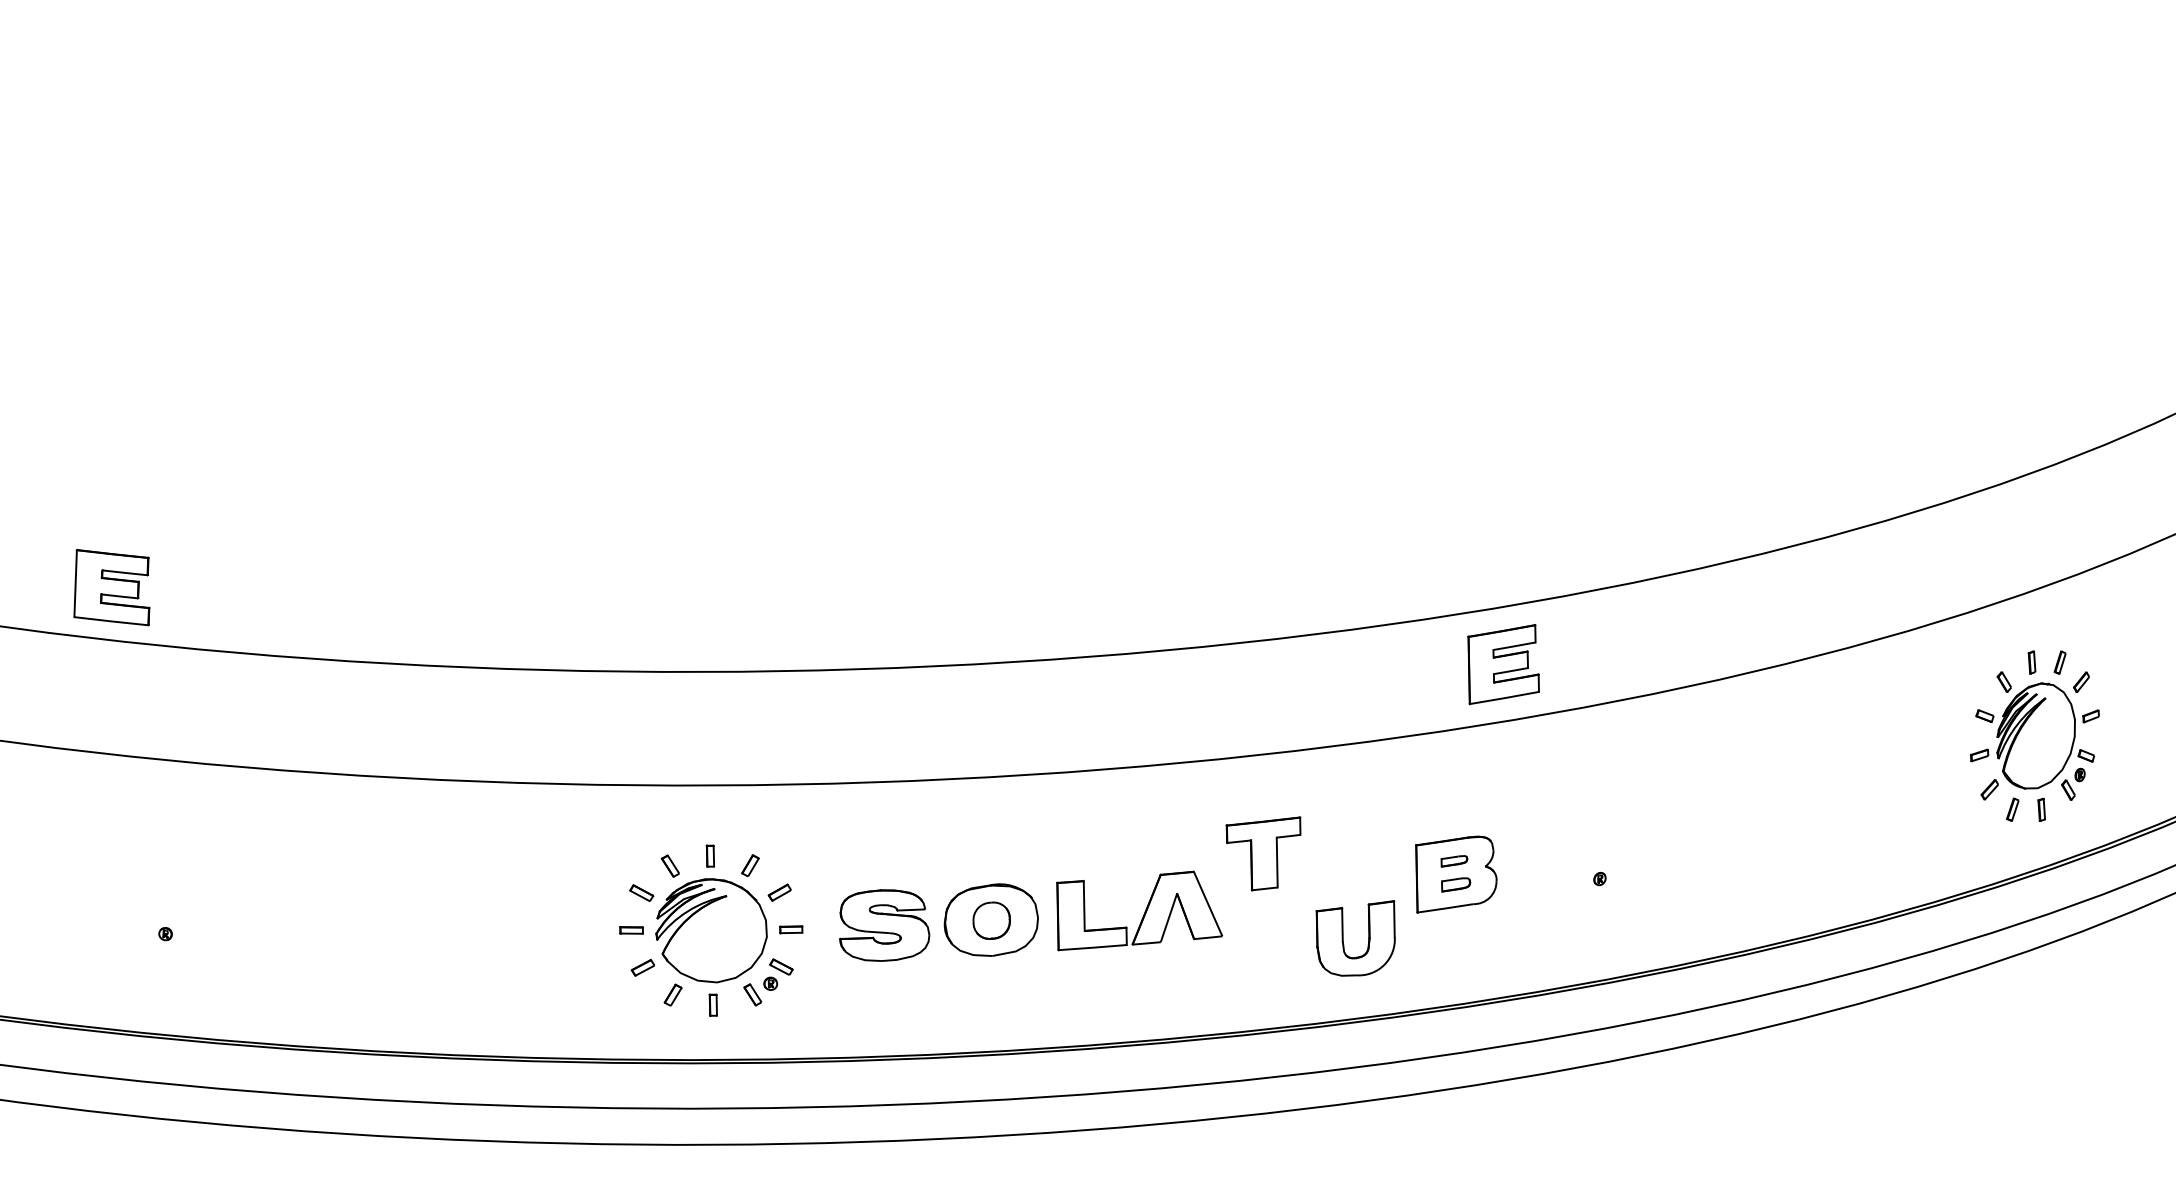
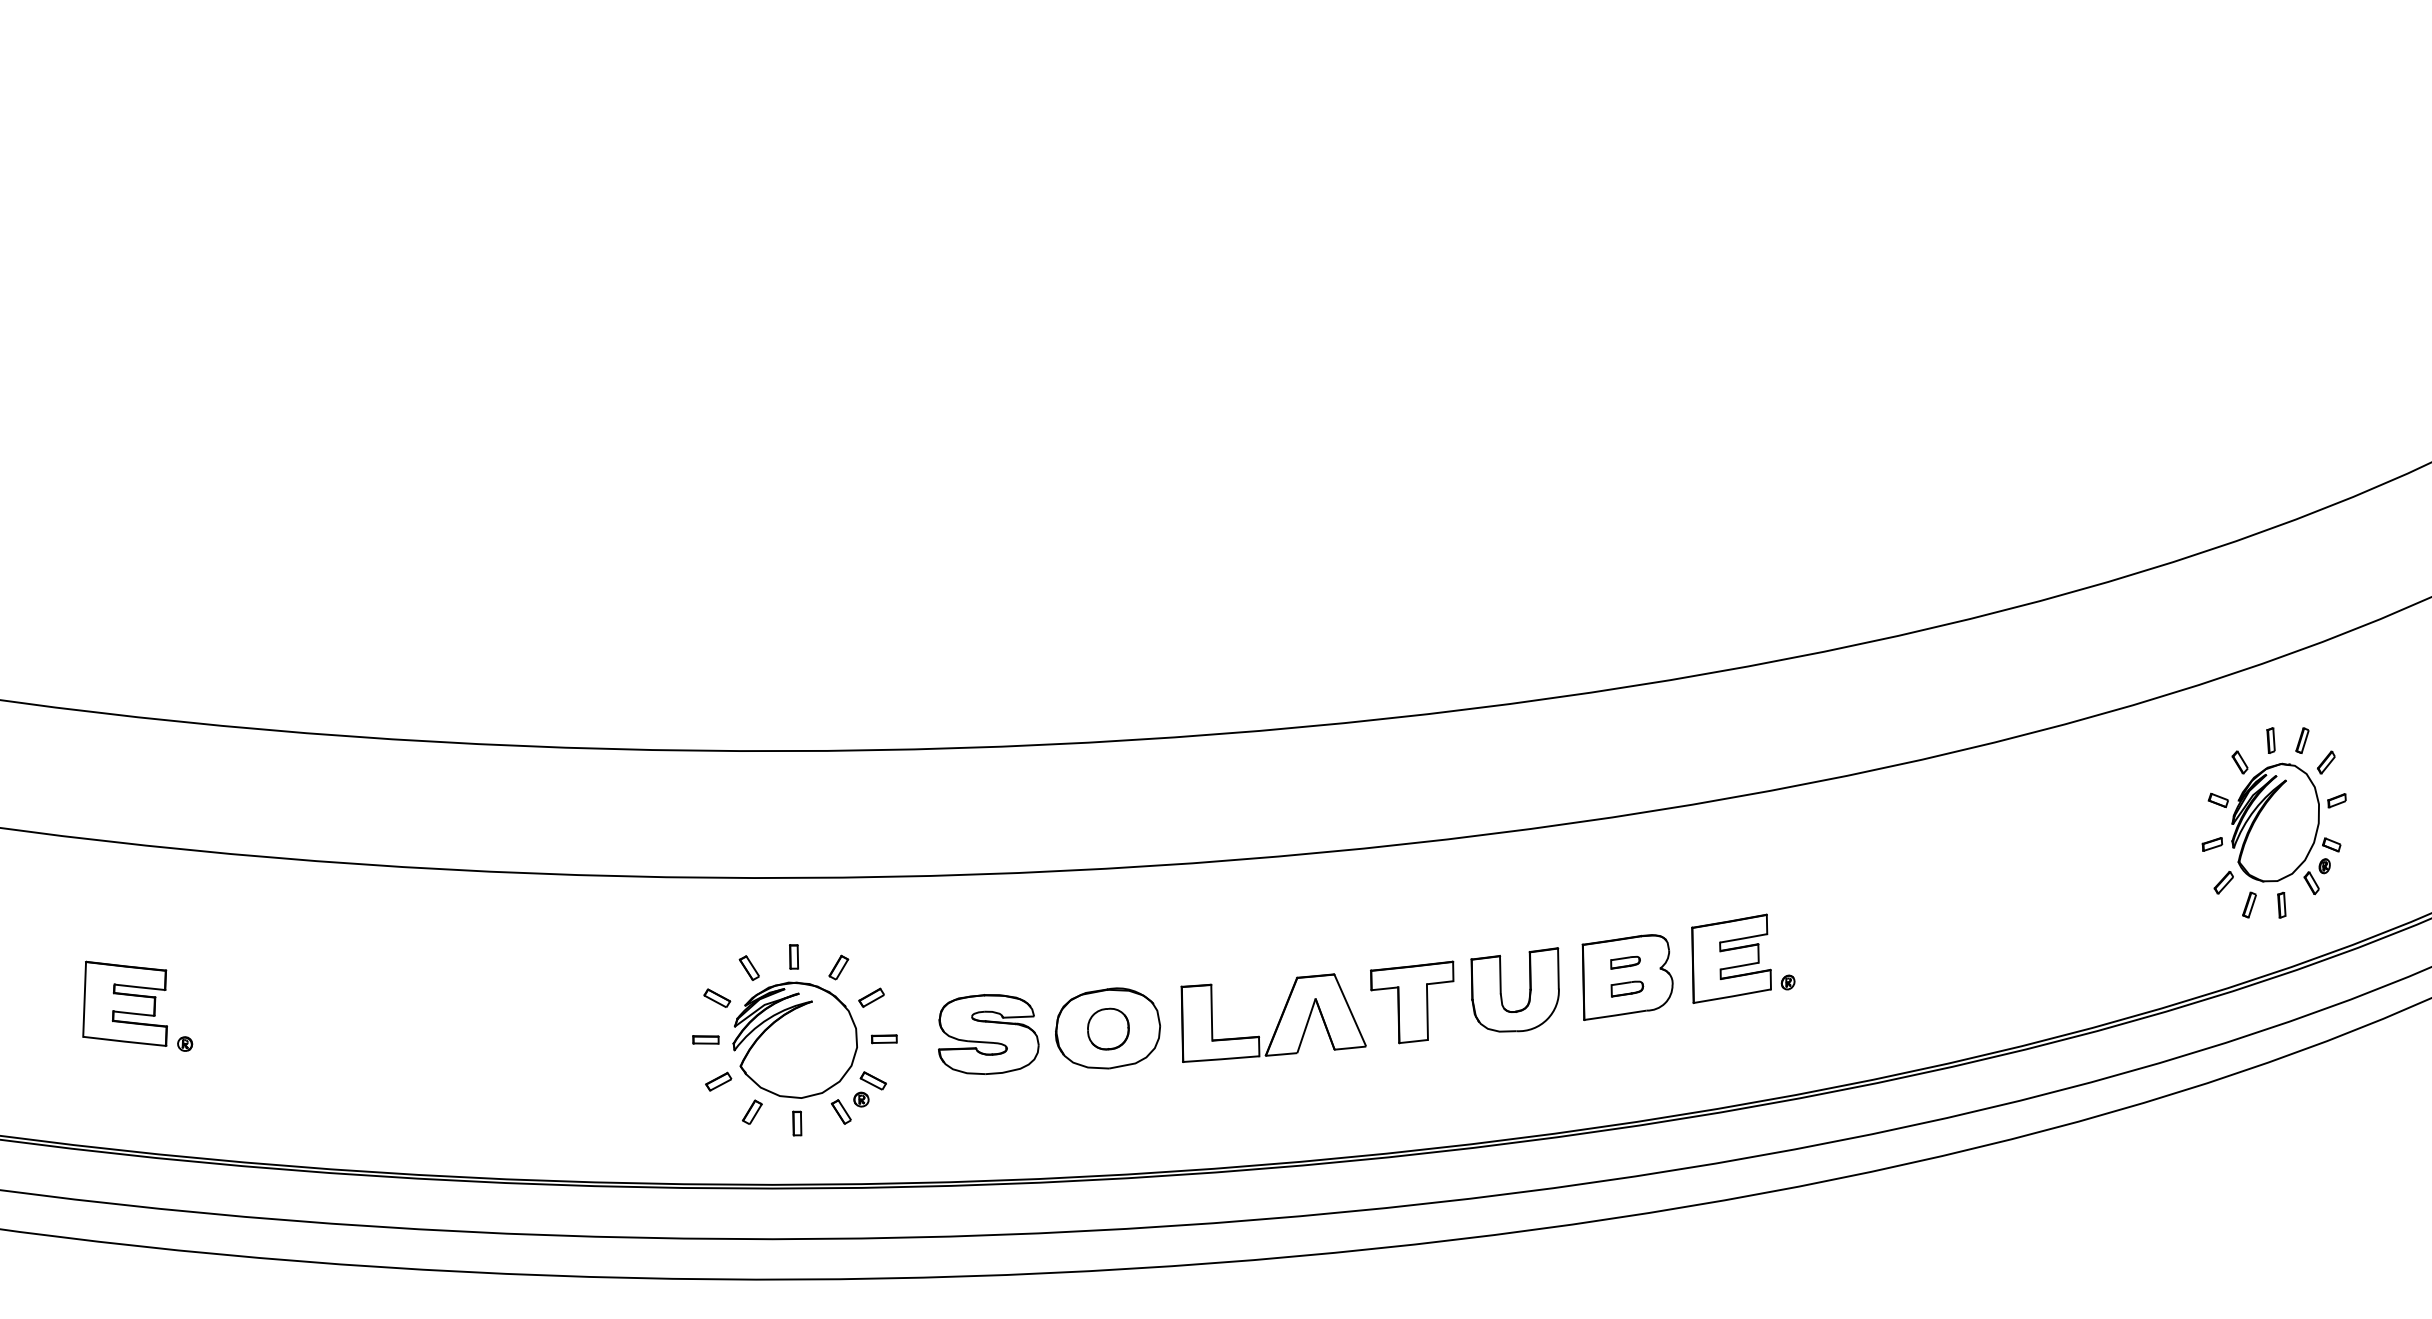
part: (111, 587) -> (124, 1003), moved
part: (1503, 664) -> (1731, 958), moved
part: (1263, 853) -> (1412, 1002), moved
part: (1343, 938) -> (1501, 989), moved

